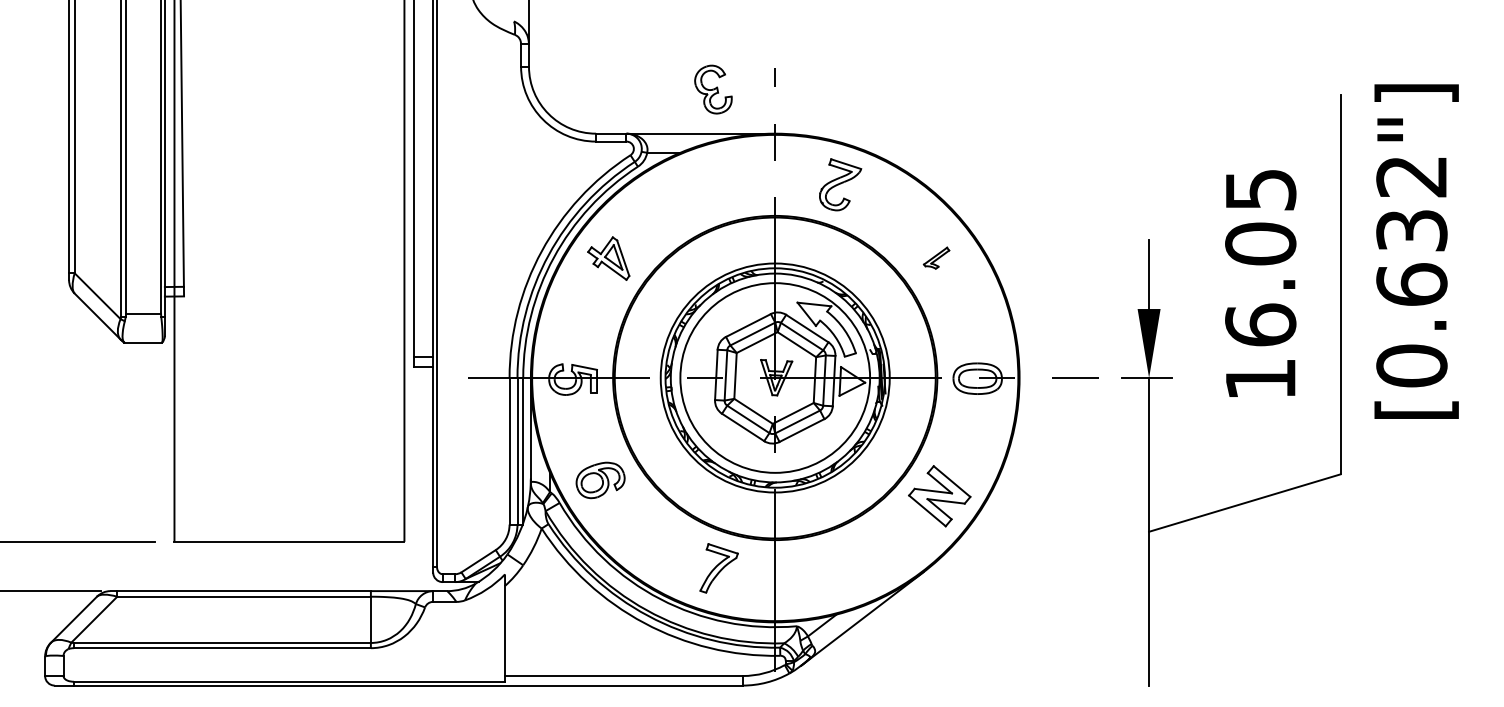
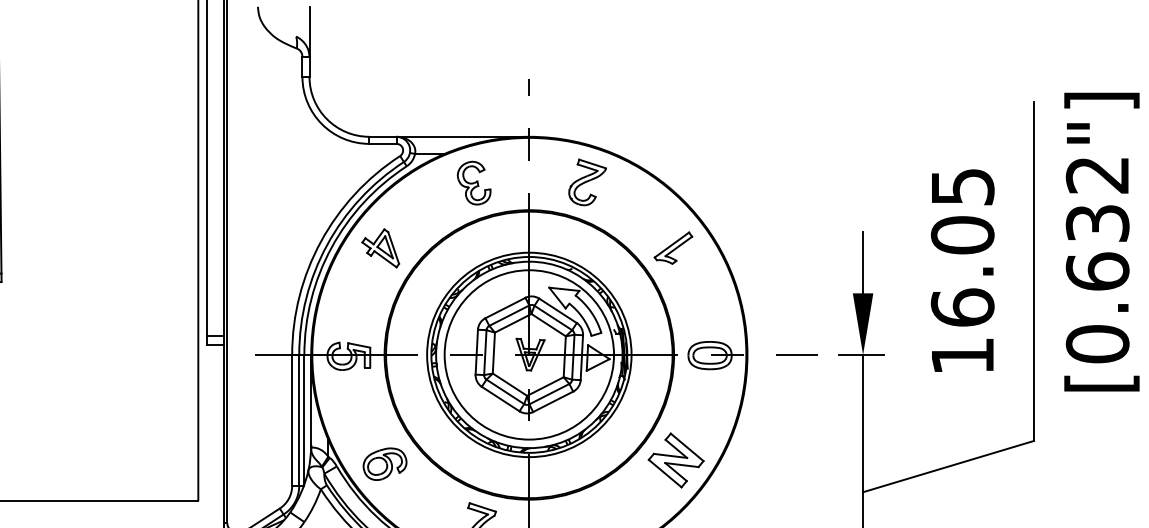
part: (713, 89) -> (474, 183), moved
part: (936, 257) -> (673, 247), size x1.67
part: (600, 480) -> (384, 464), moved

